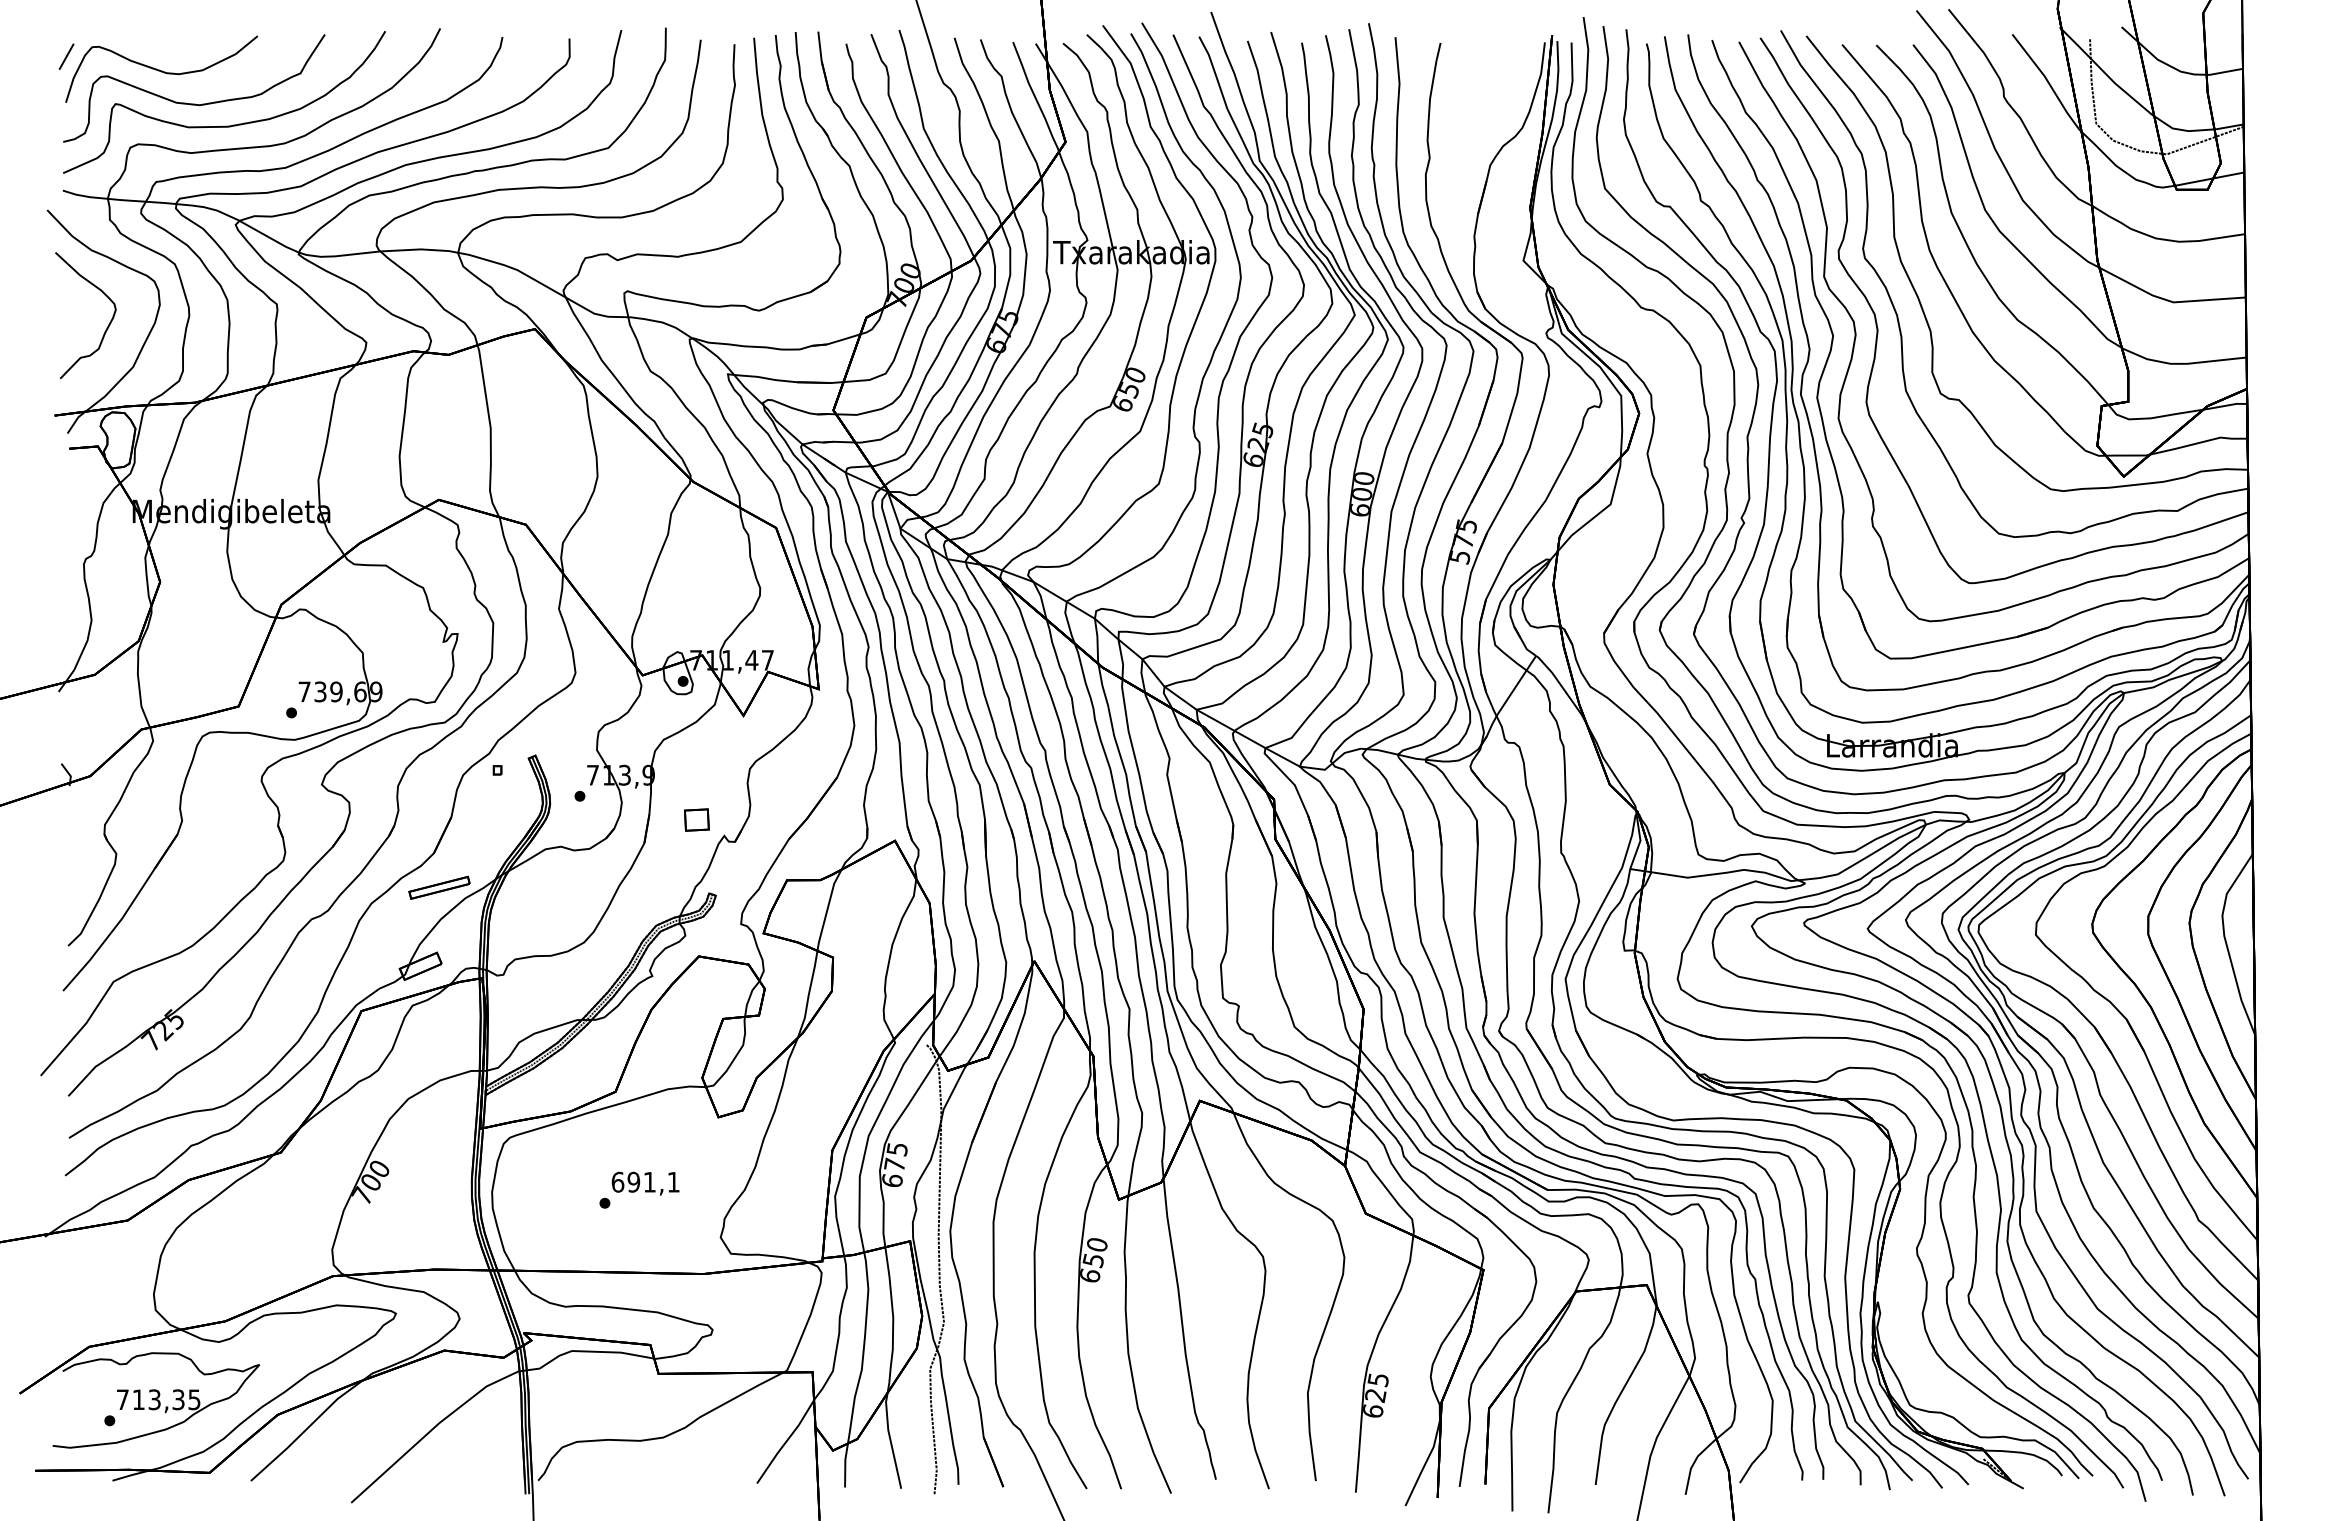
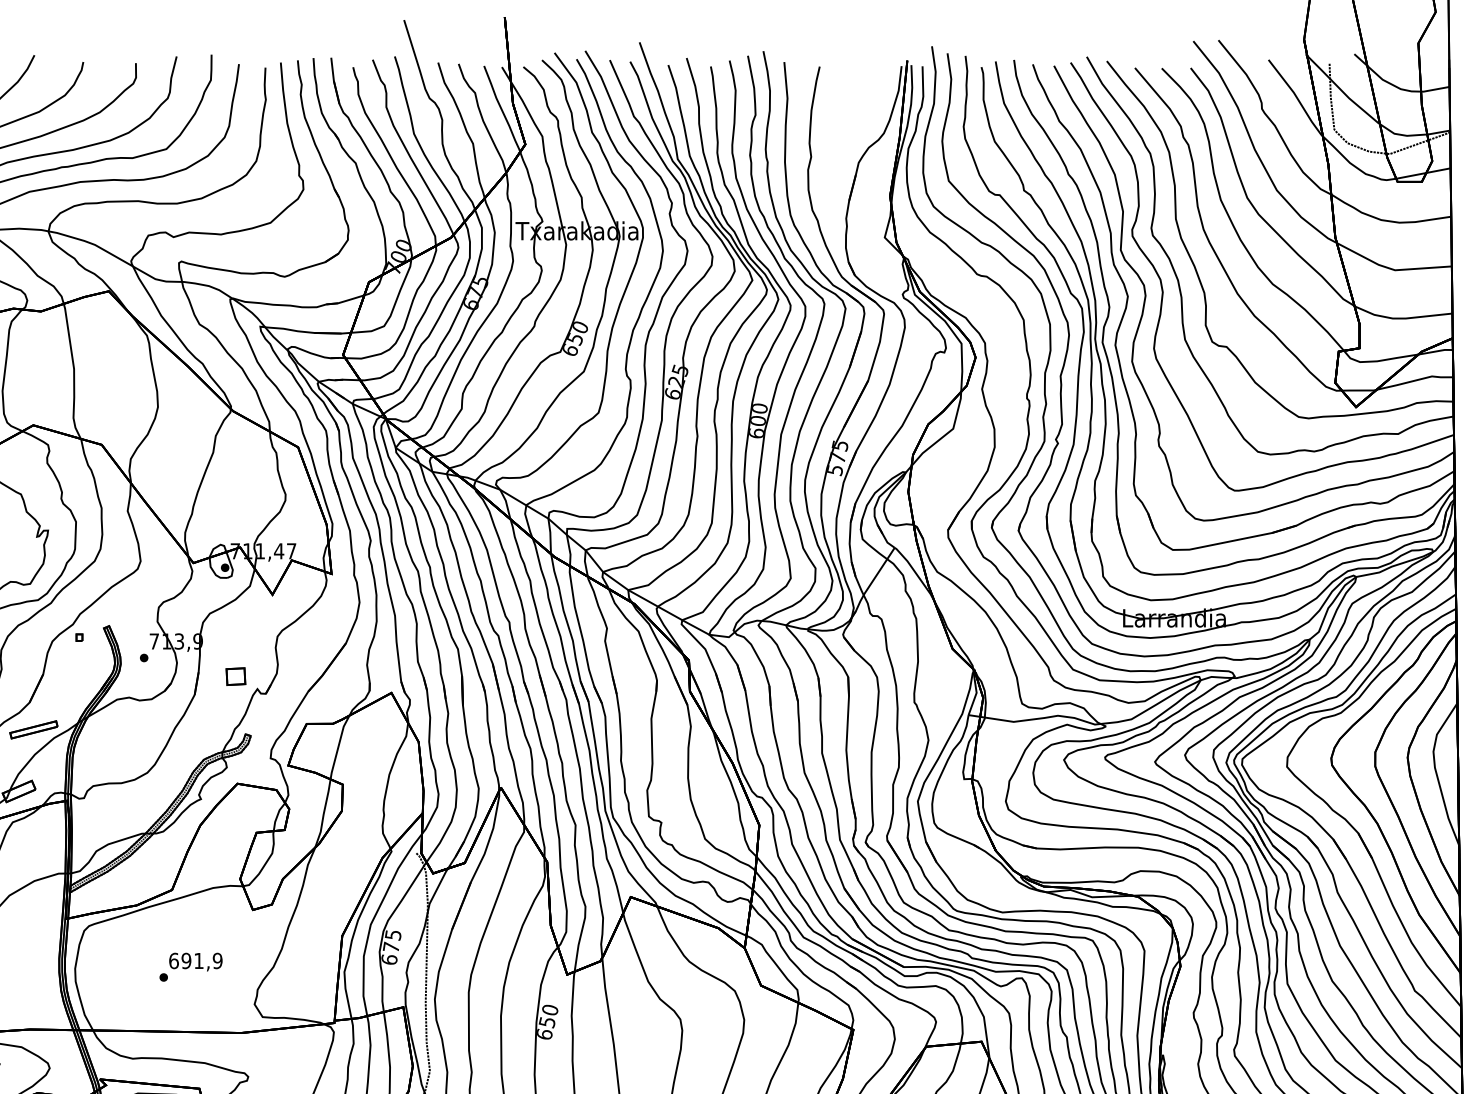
text: (673, 1181) -> (217, 960), 691,1 -> 691,9

